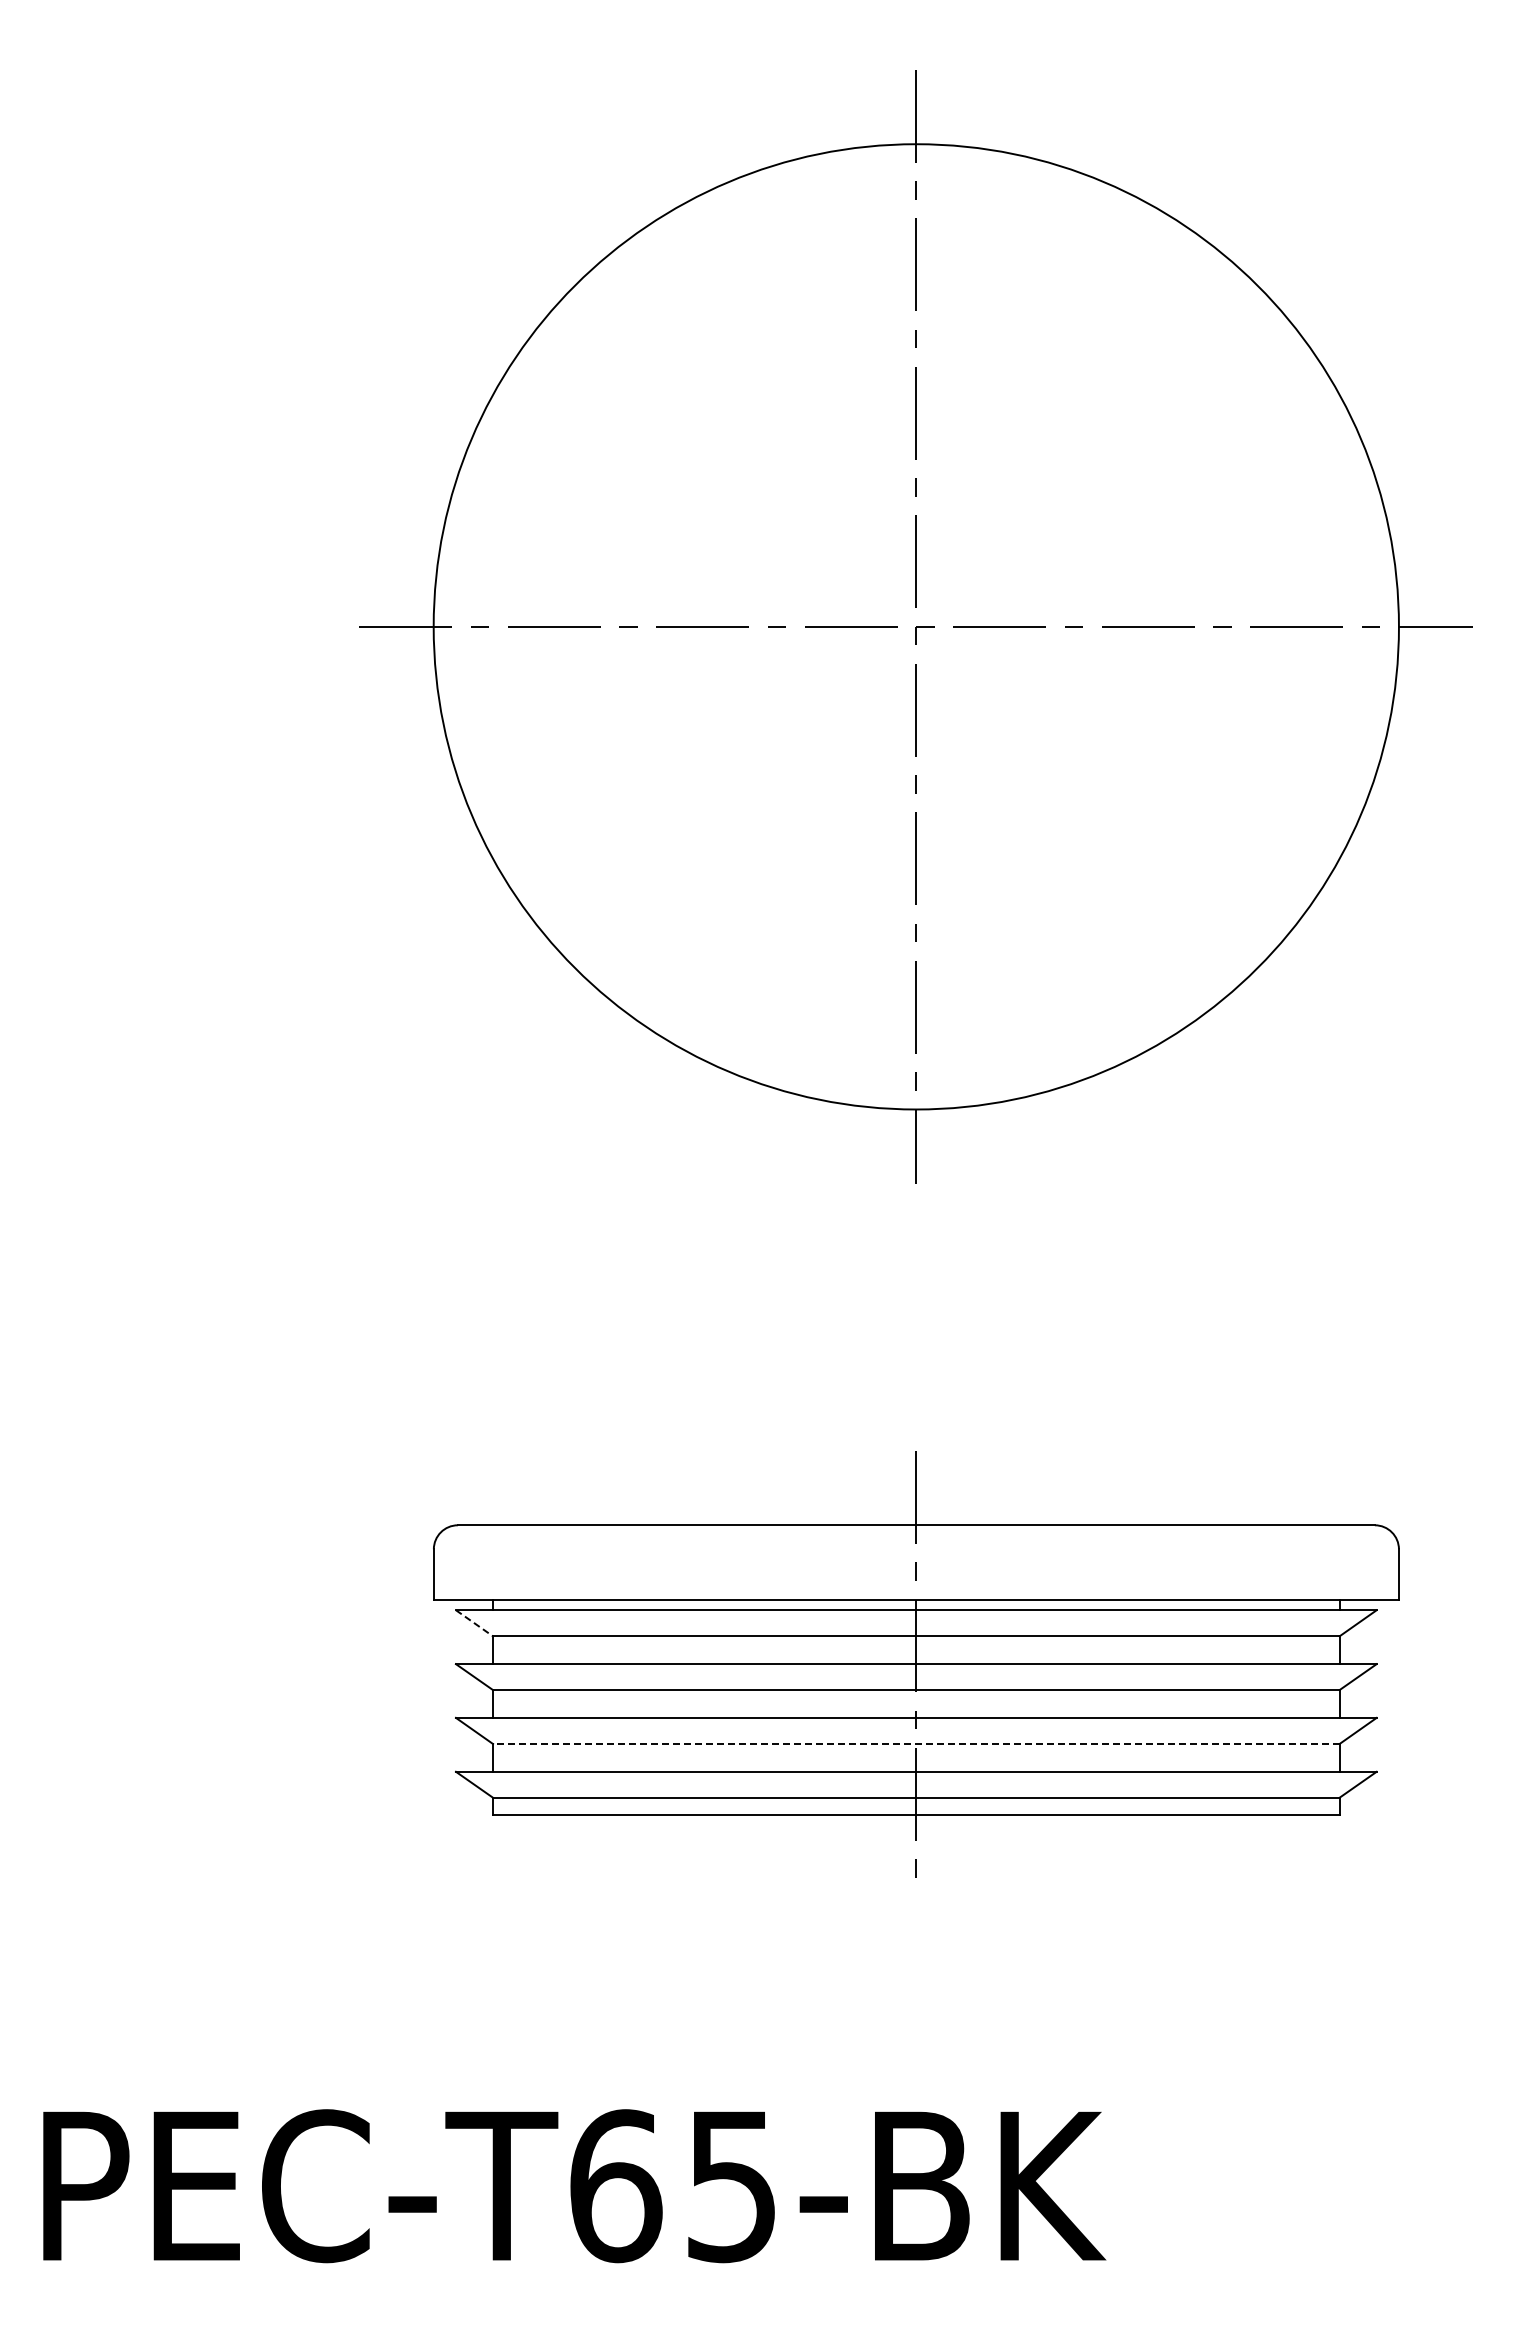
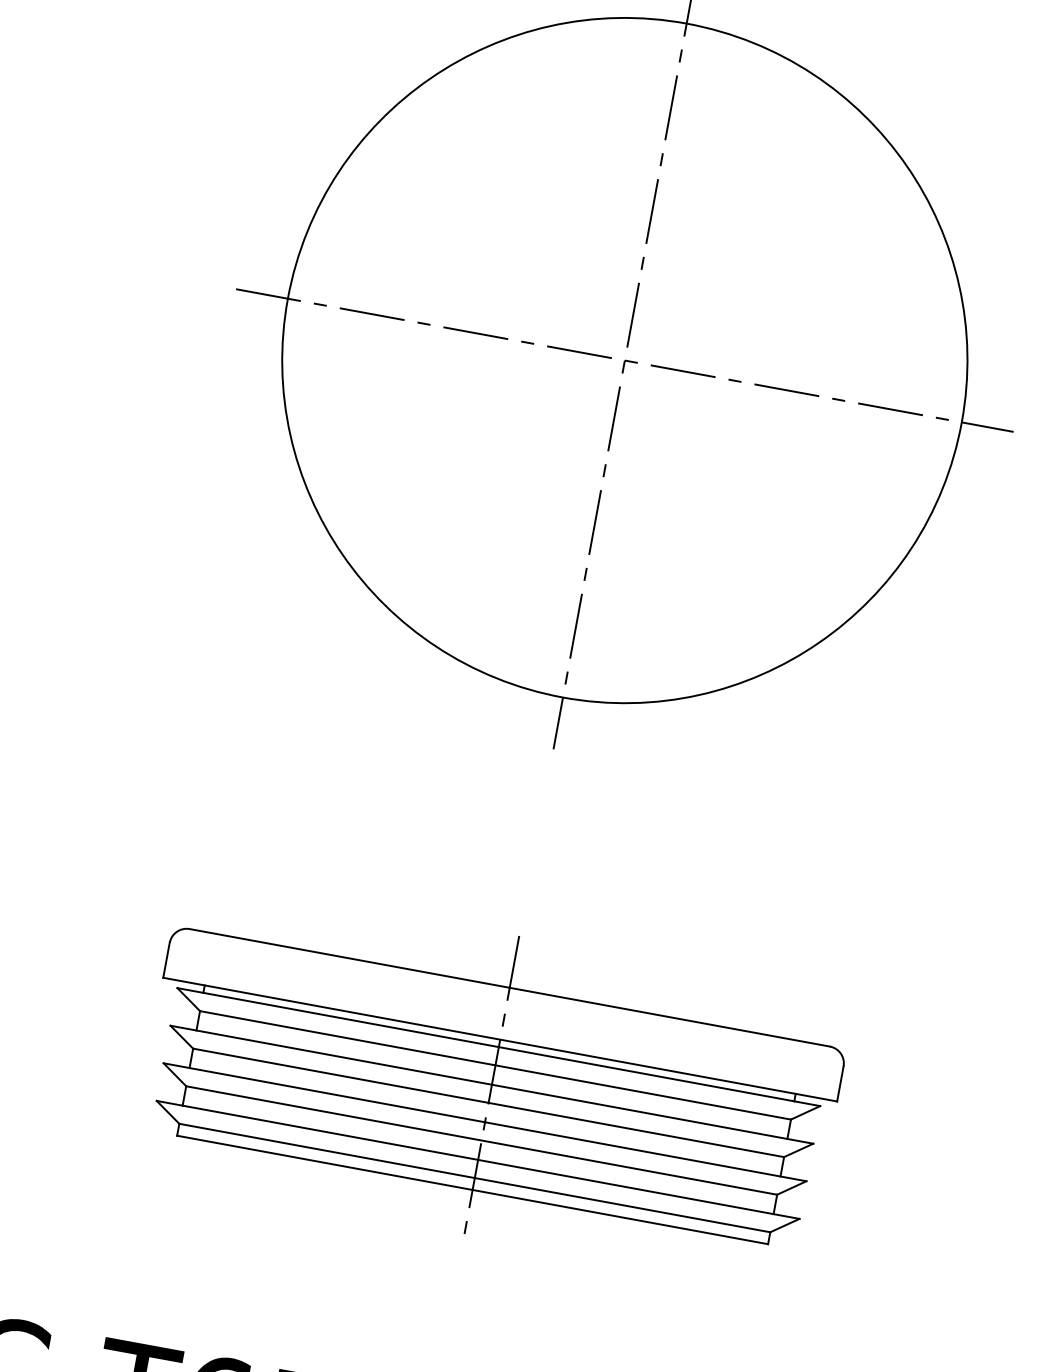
line: (474, 1623) -> (188, 999), dashed -> solid
line: (915, 1744) -> (481, 1140), dashed -> solid

